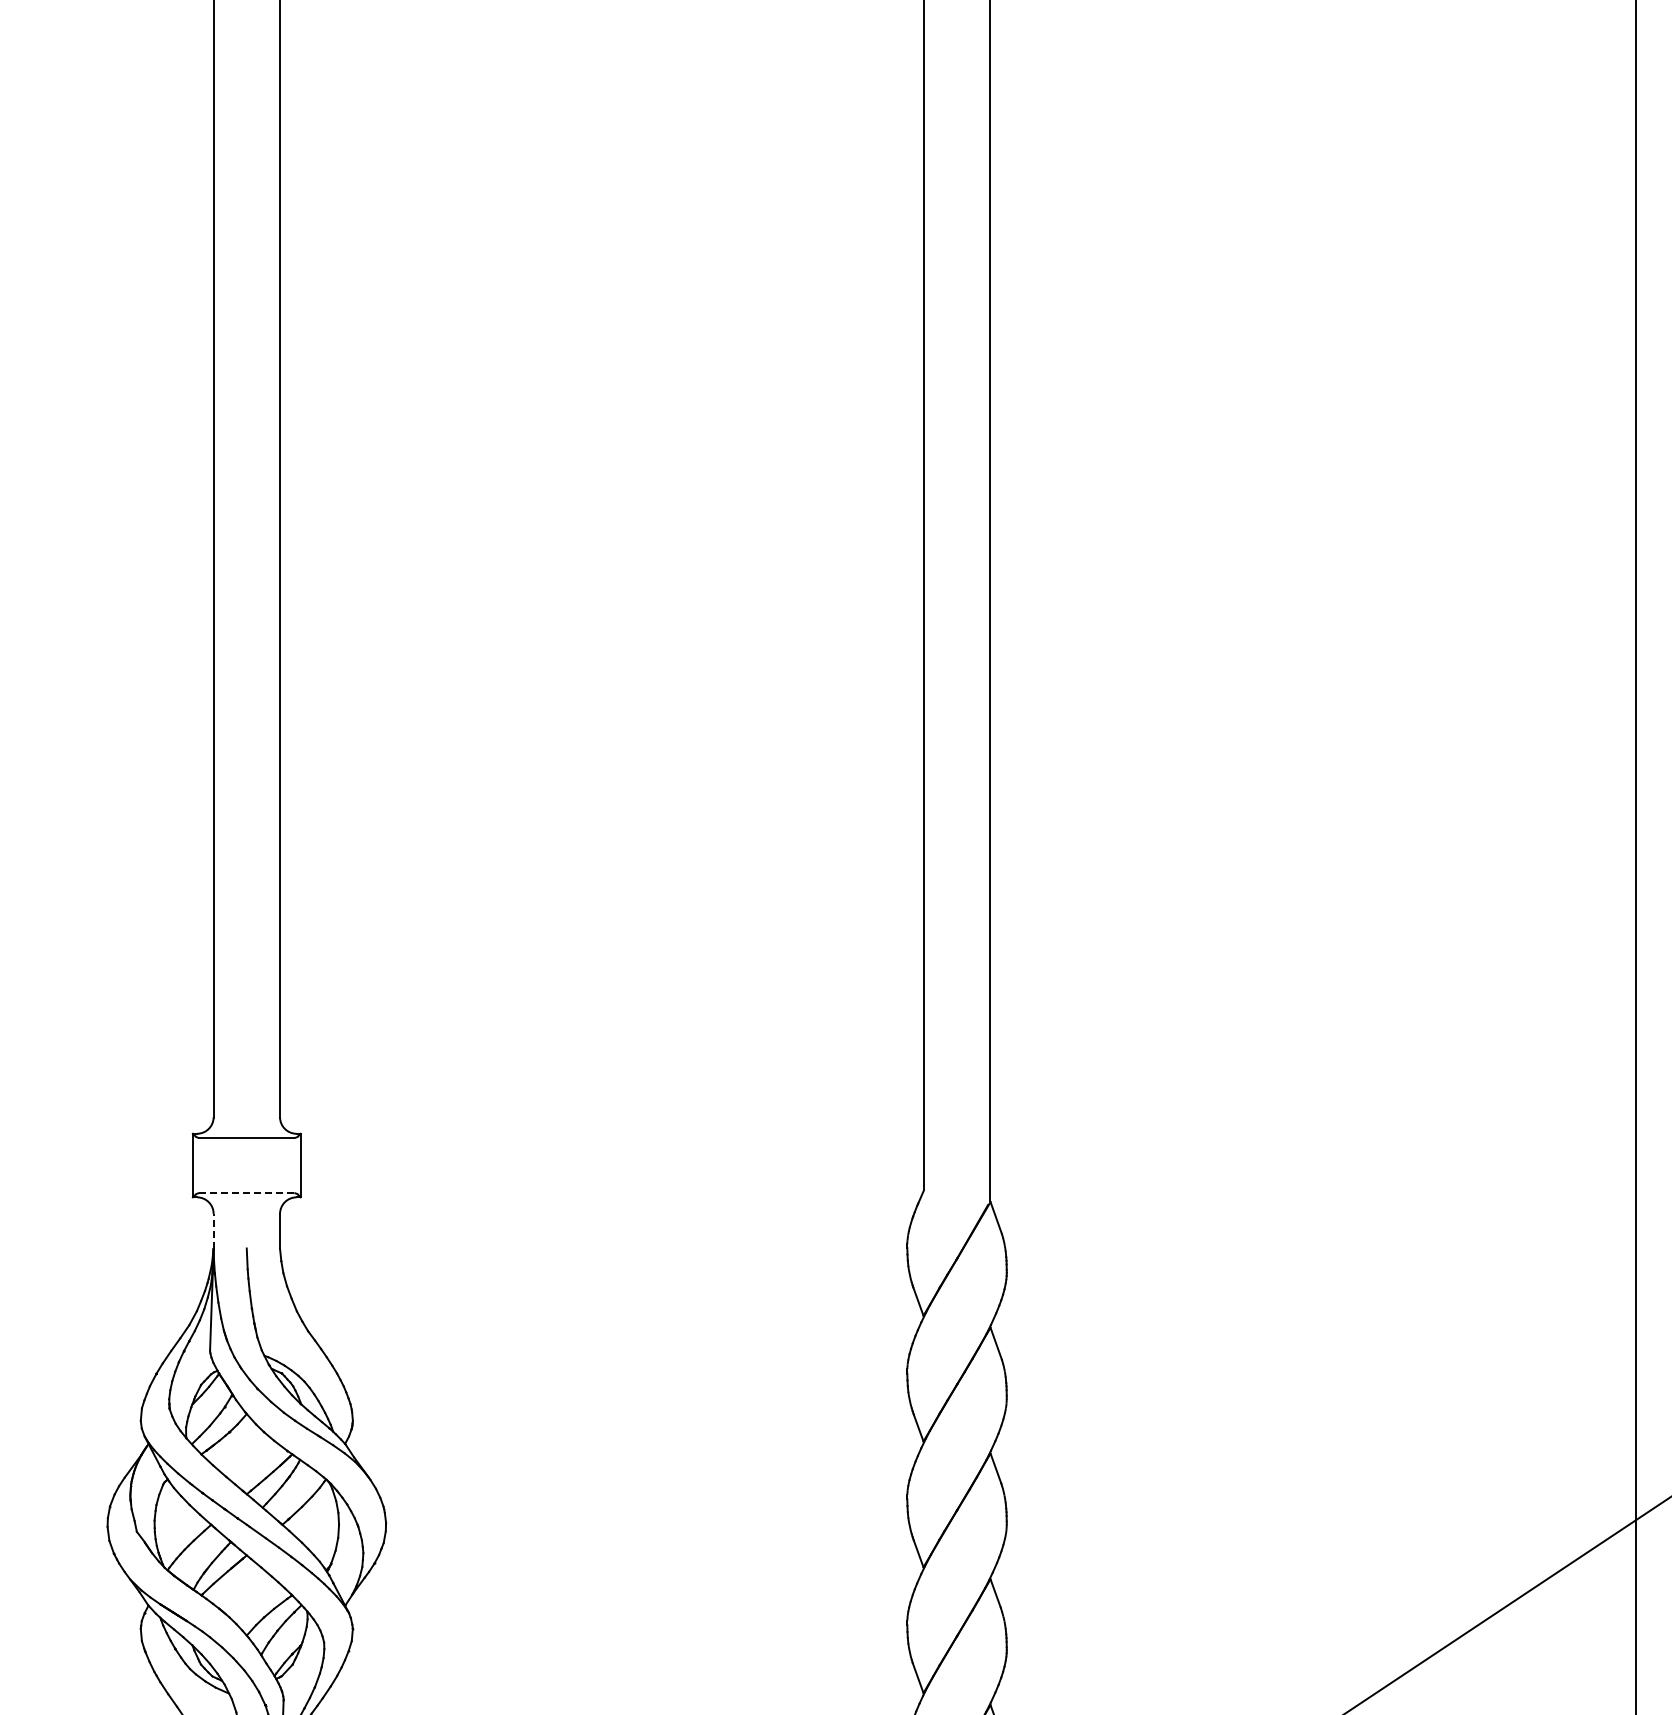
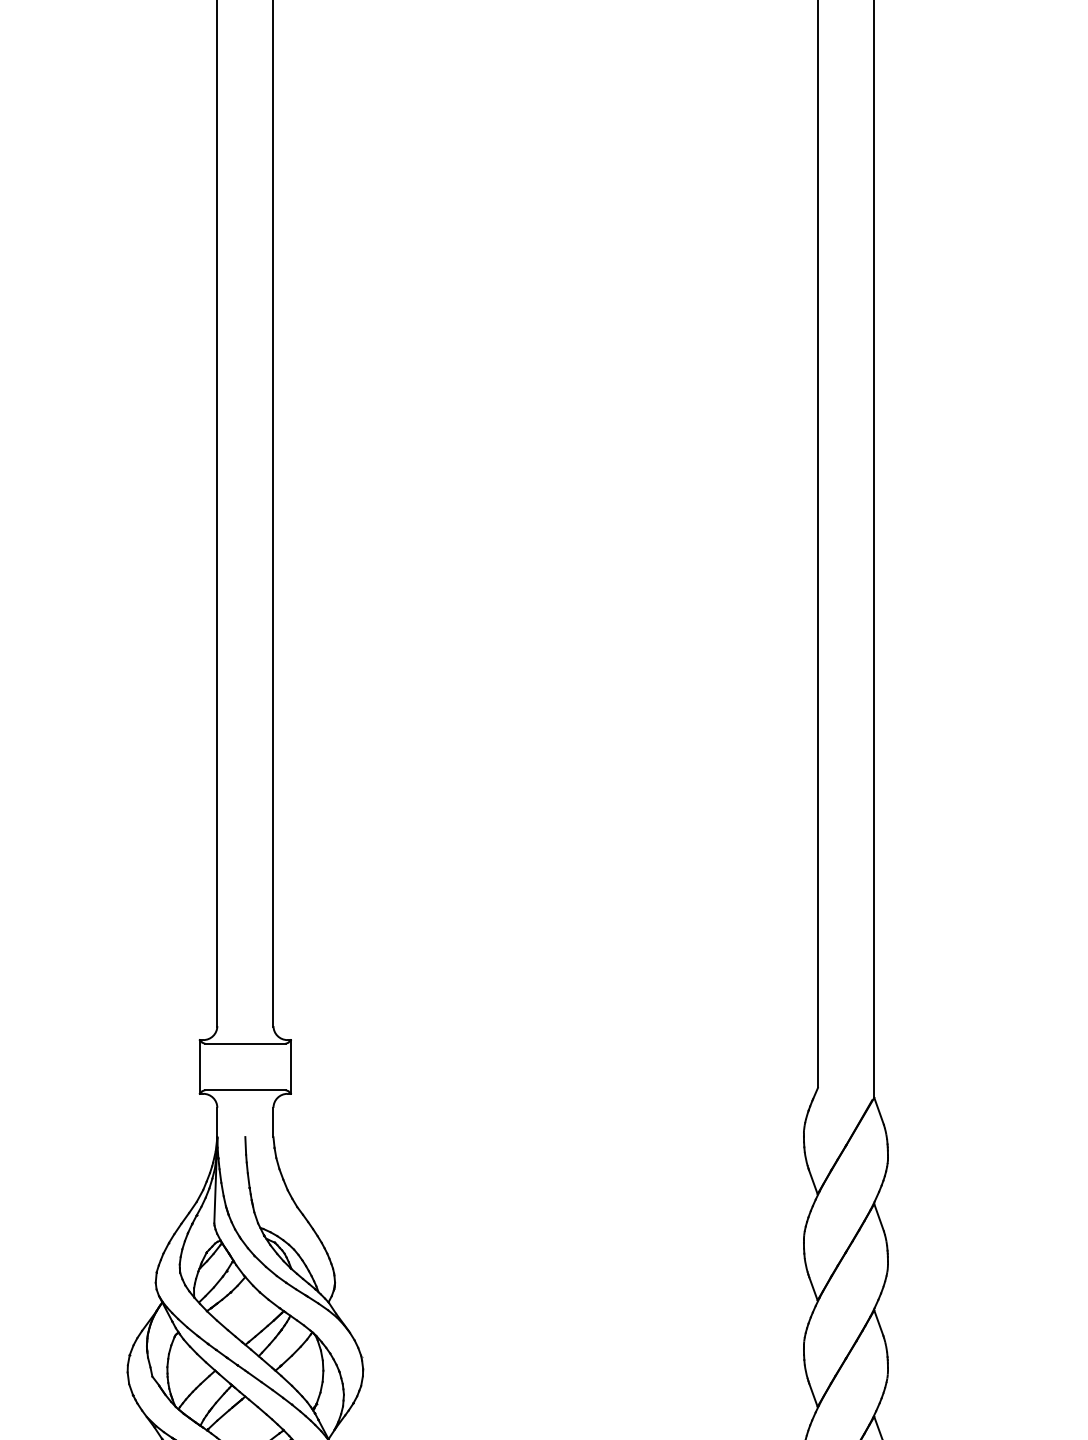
line: (246, 1193) -> (245, 1090), dashed -> solid
line: (213, 1230) -> (217, 1121), dashed -> solid

